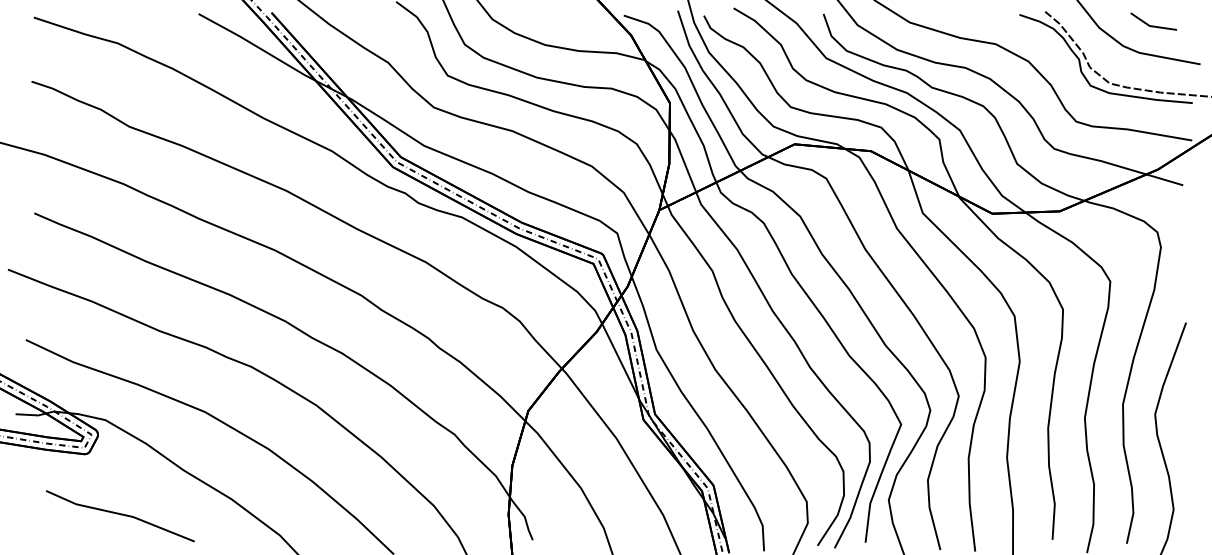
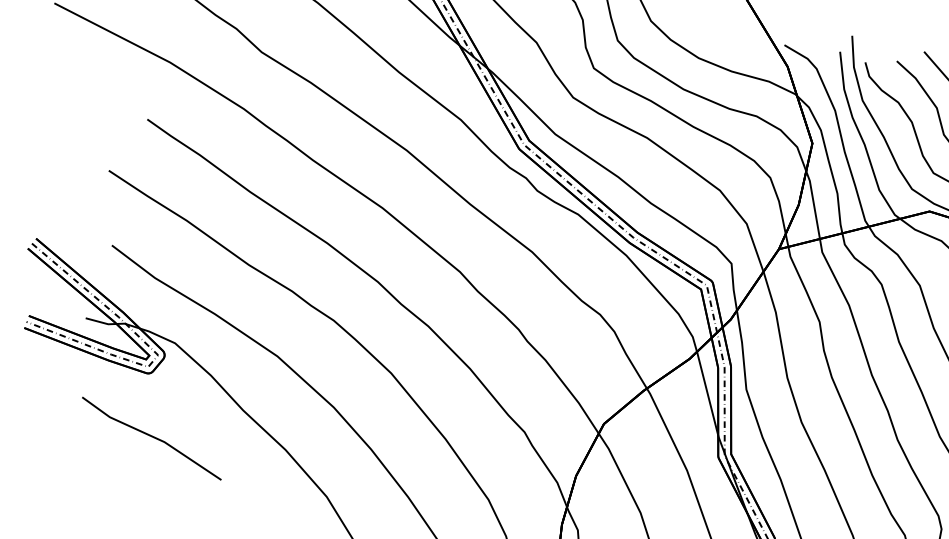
line: (120, 515) -> (152, 437), moved

